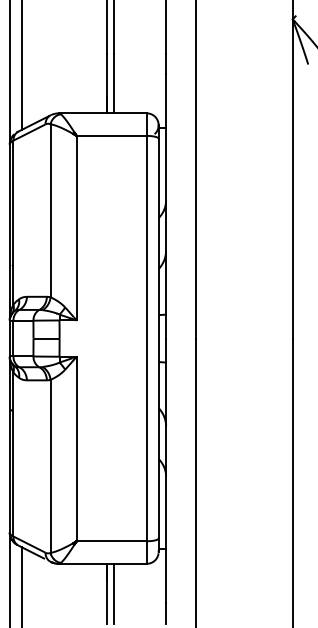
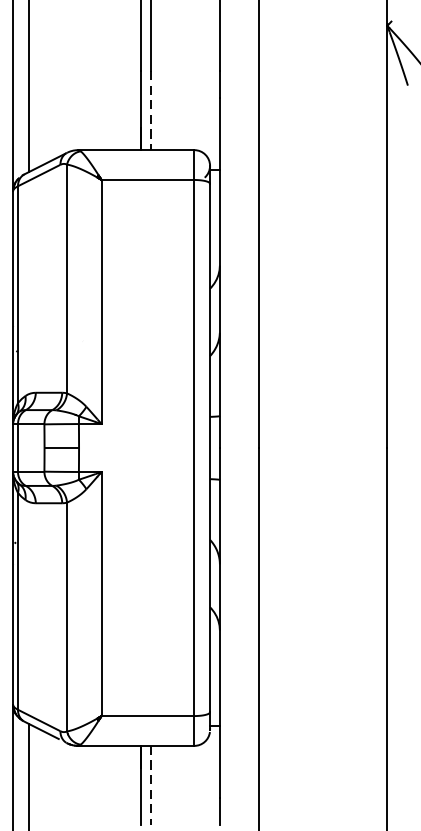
line: (113, 83) -> (150, 110), solid -> dashed
line: (113, 593) -> (150, 785), solid -> dashed

